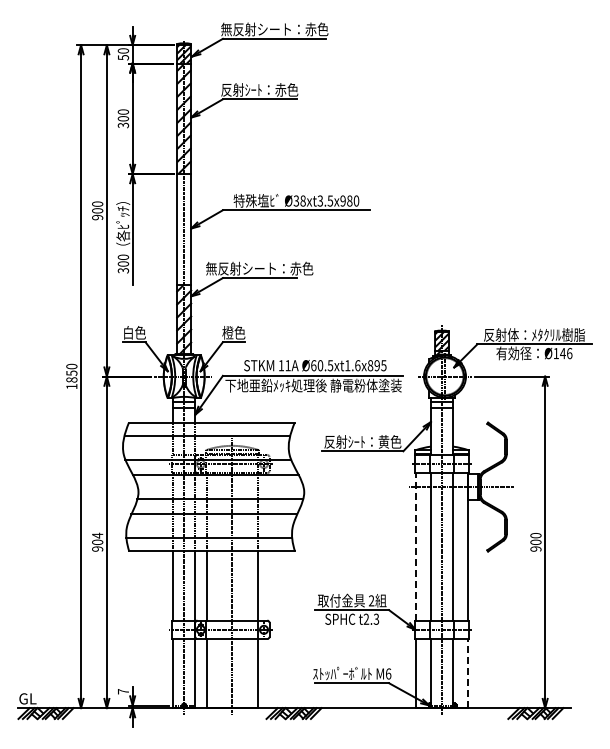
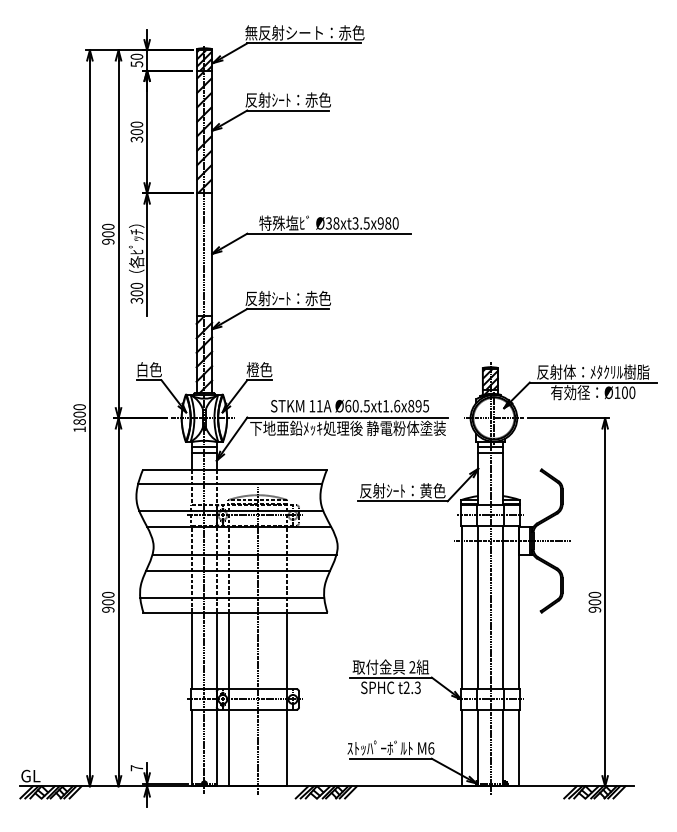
text: (259, 268) -> (287, 298), 無反射シート：赤色 -> 反射ｼｰﾄ：赤色
text: (566, 353) -> (628, 392), Ø146 -> Ø100
text: (71, 372) -> (79, 413), 1850 -> 1800
text: (97, 535) -> (108, 594), 904 -> 900
line: (416, 546) -> (462, 606), dashed -> solid
line: (467, 673) -> (518, 747), dashed -> solid

